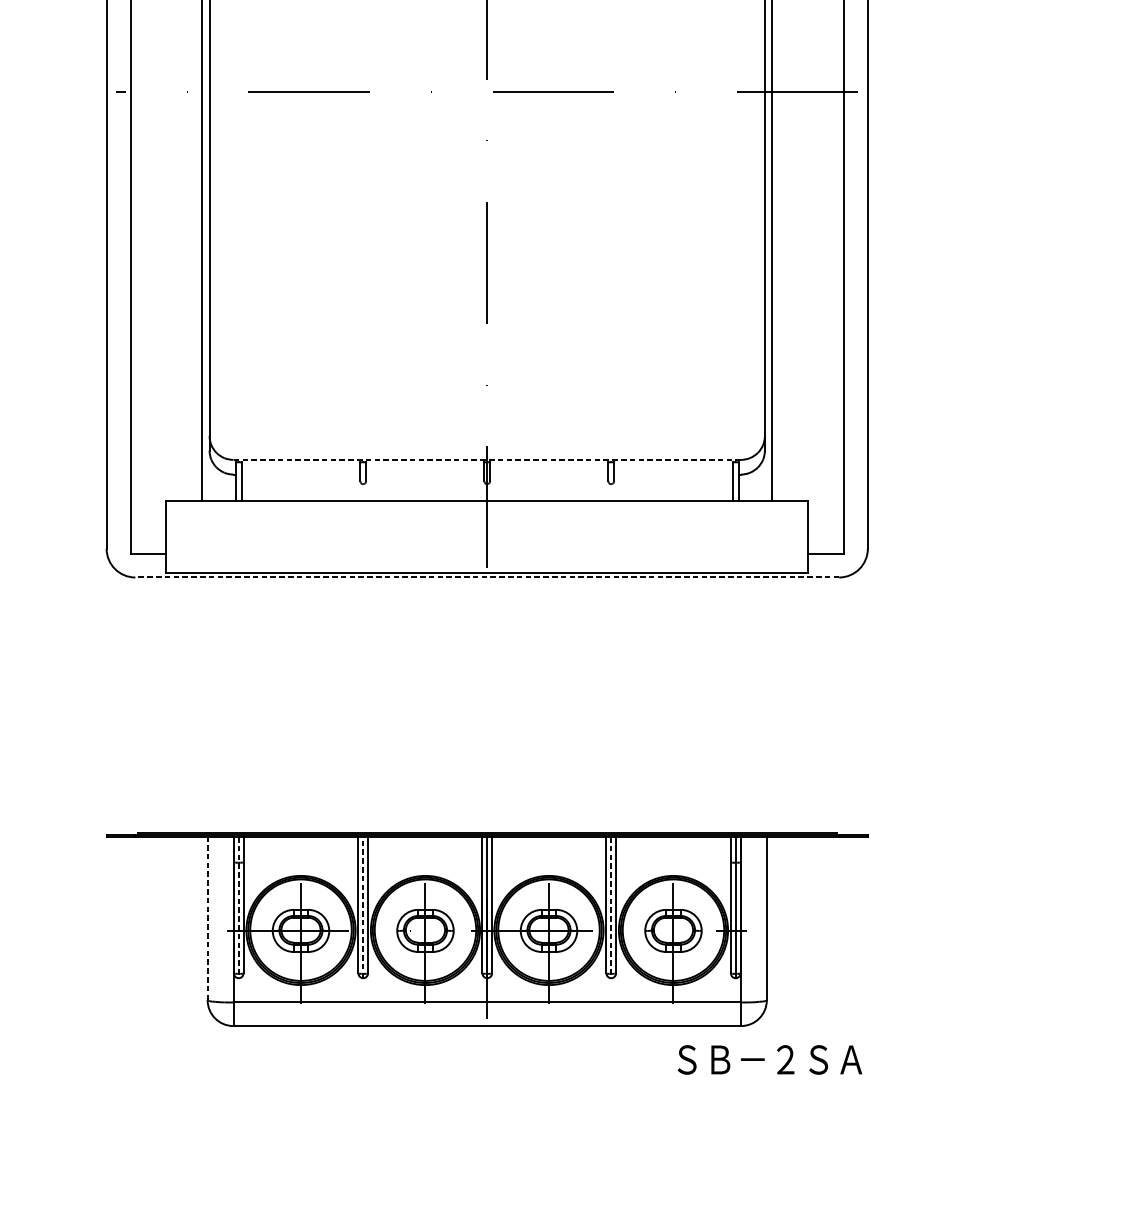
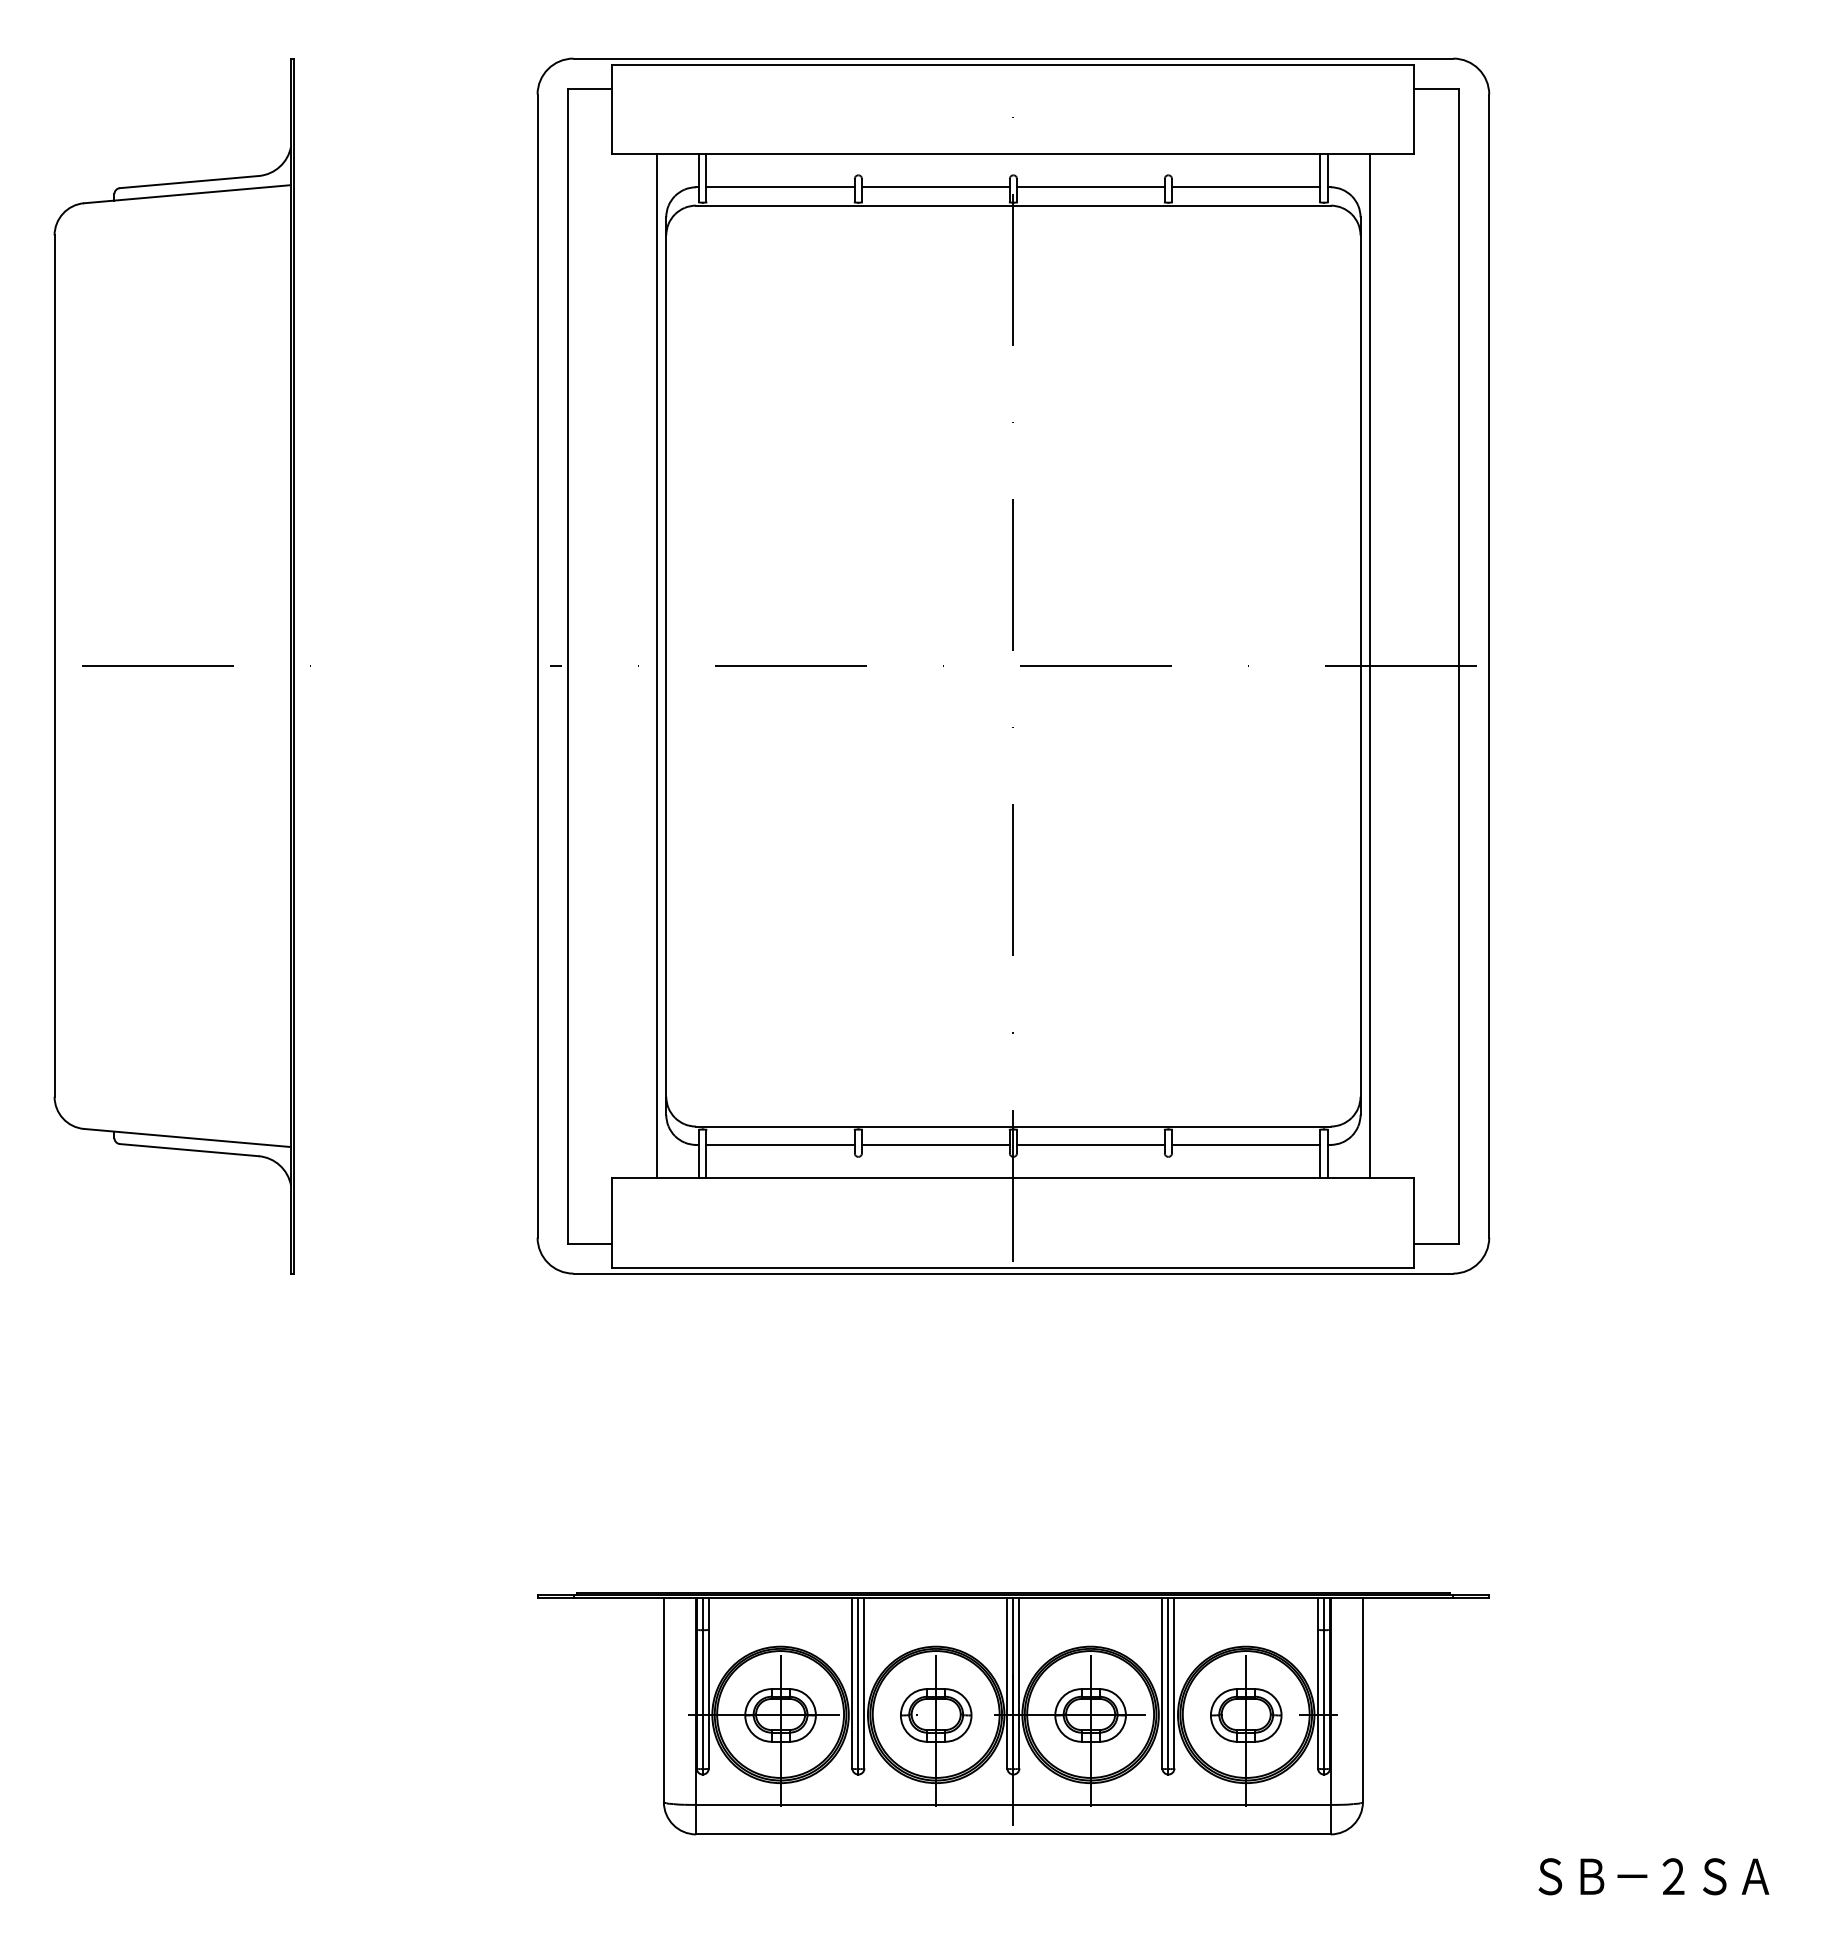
line: (486, 459) -> (1012, 1126), dashed -> solid
line: (300, 474) -> (780, 1144), added
line: (424, 474) -> (935, 1144), added
line: (548, 474) -> (1090, 1144), added
line: (673, 474) -> (1246, 1144), added
line: (487, 577) -> (1013, 1273), dashed -> solid
line: (363, 906) -> (858, 1685), dashed -> solid
line: (238, 907) -> (702, 1686), dashed -> solid
line: (611, 907) -> (1168, 1686), dashed -> solid
line: (207, 918) -> (663, 1699), dashed -> solid
text: (769, 1059) -> (1653, 1876), moved

